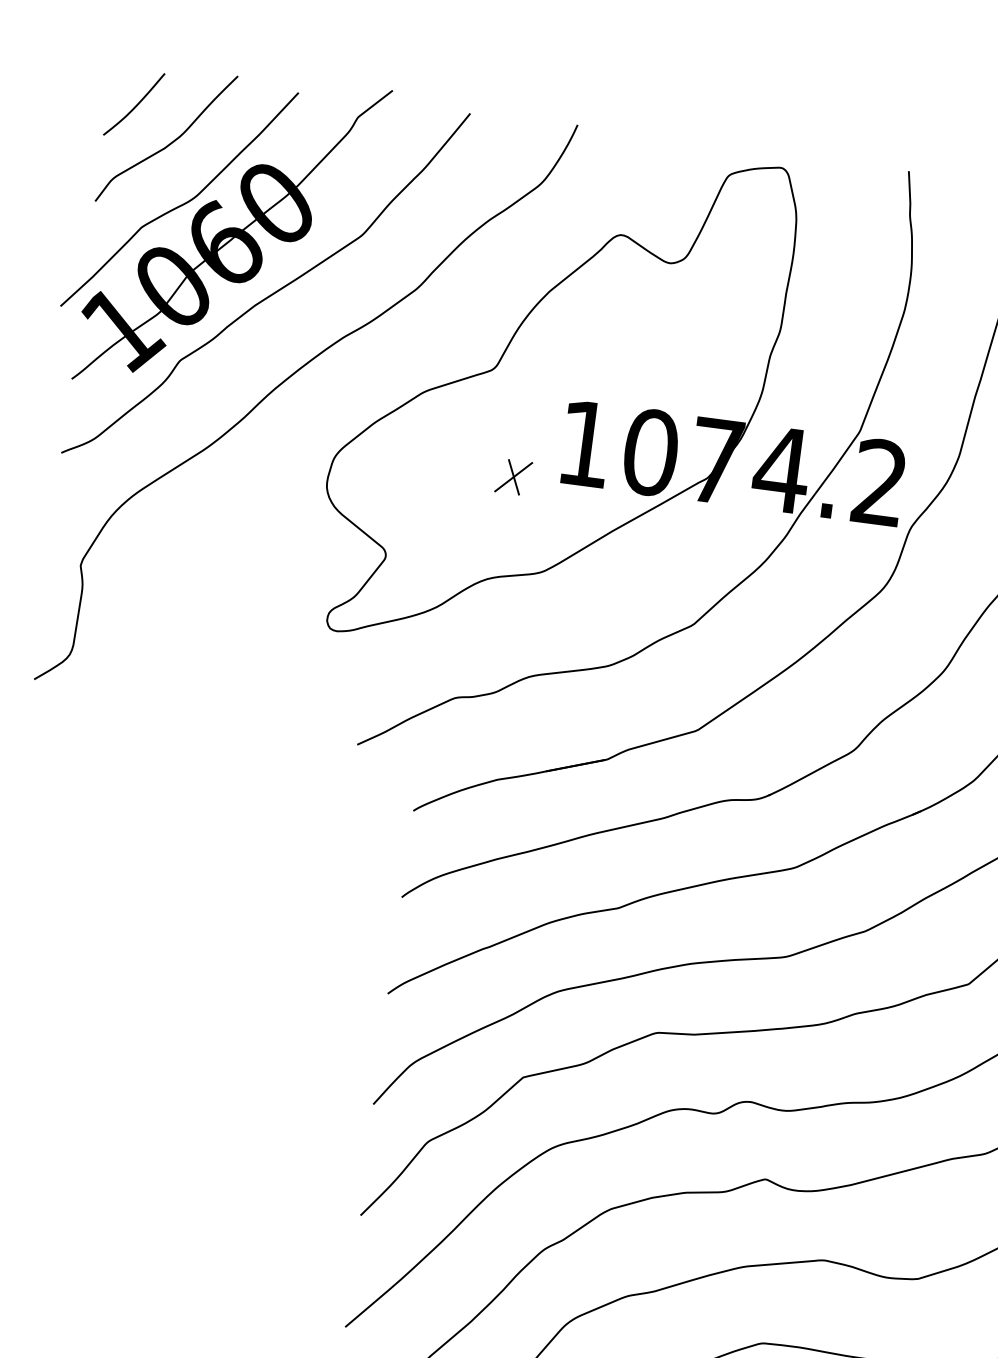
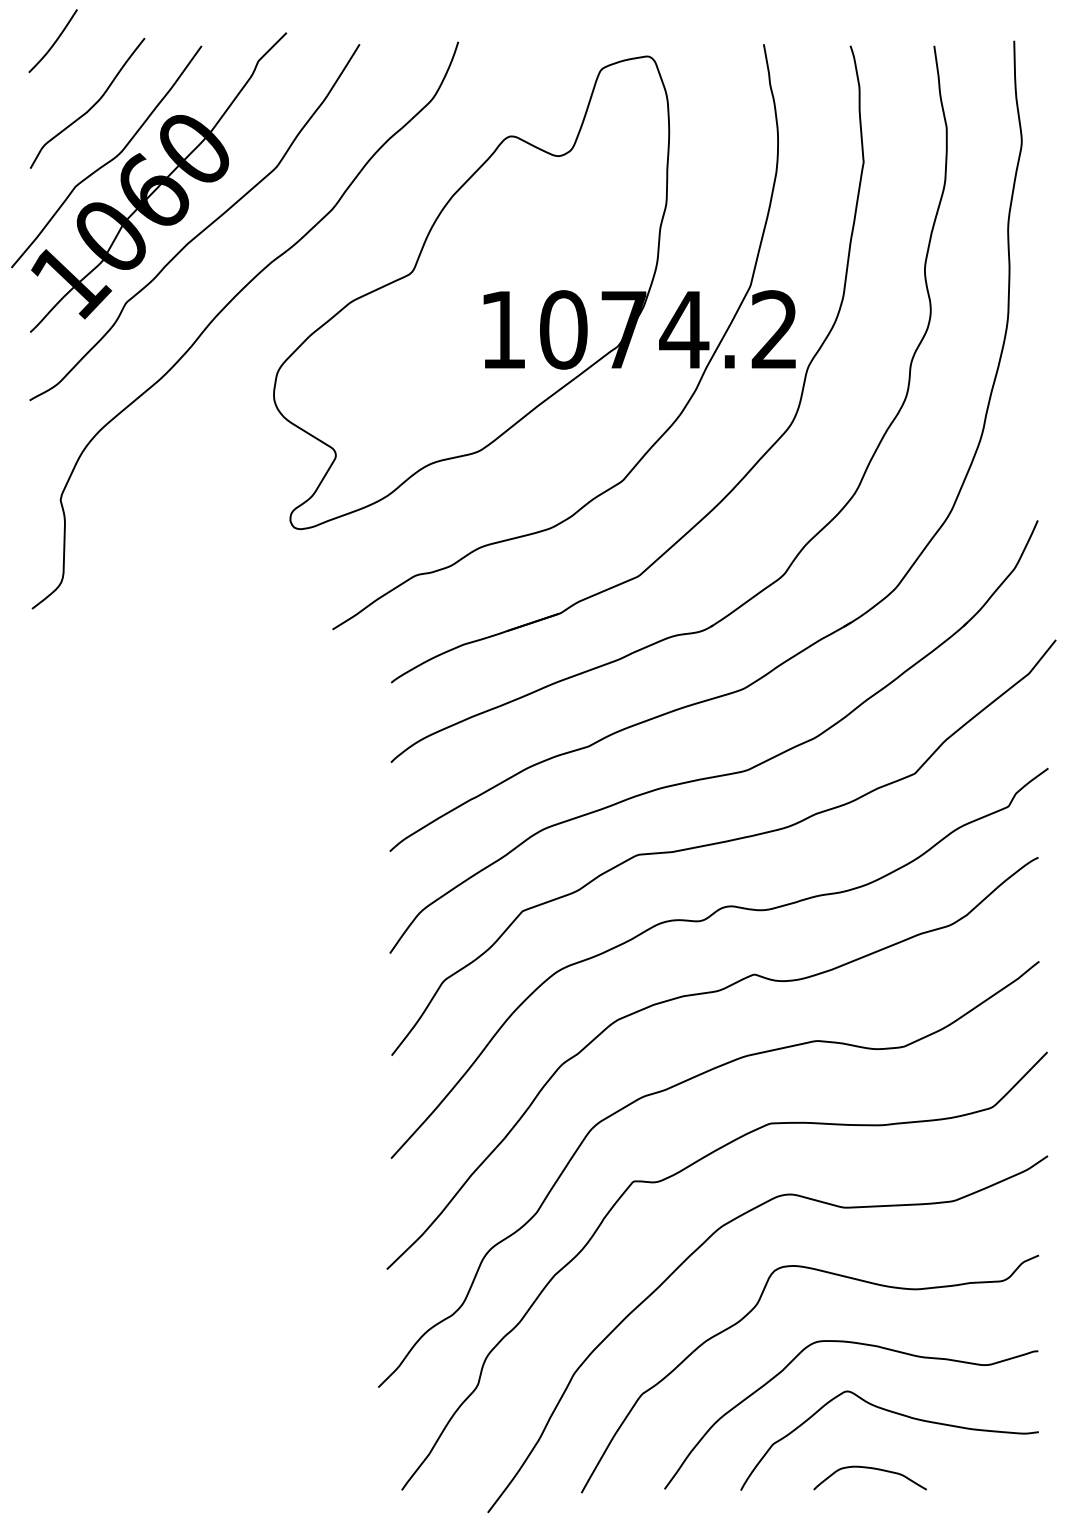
curve: (135, 104) -> (54, 41), moved
part: (513, 477) -> (442, 368), removed

